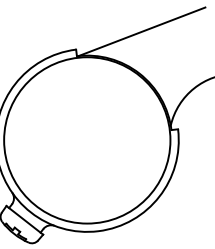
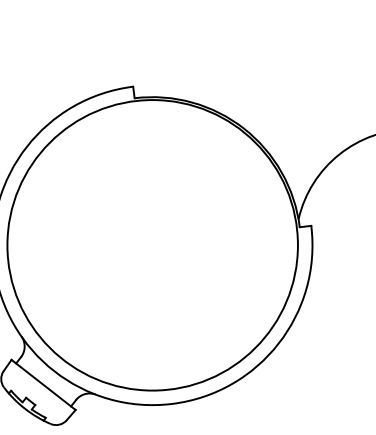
line: (141, 31) -> (247, 55), removed

